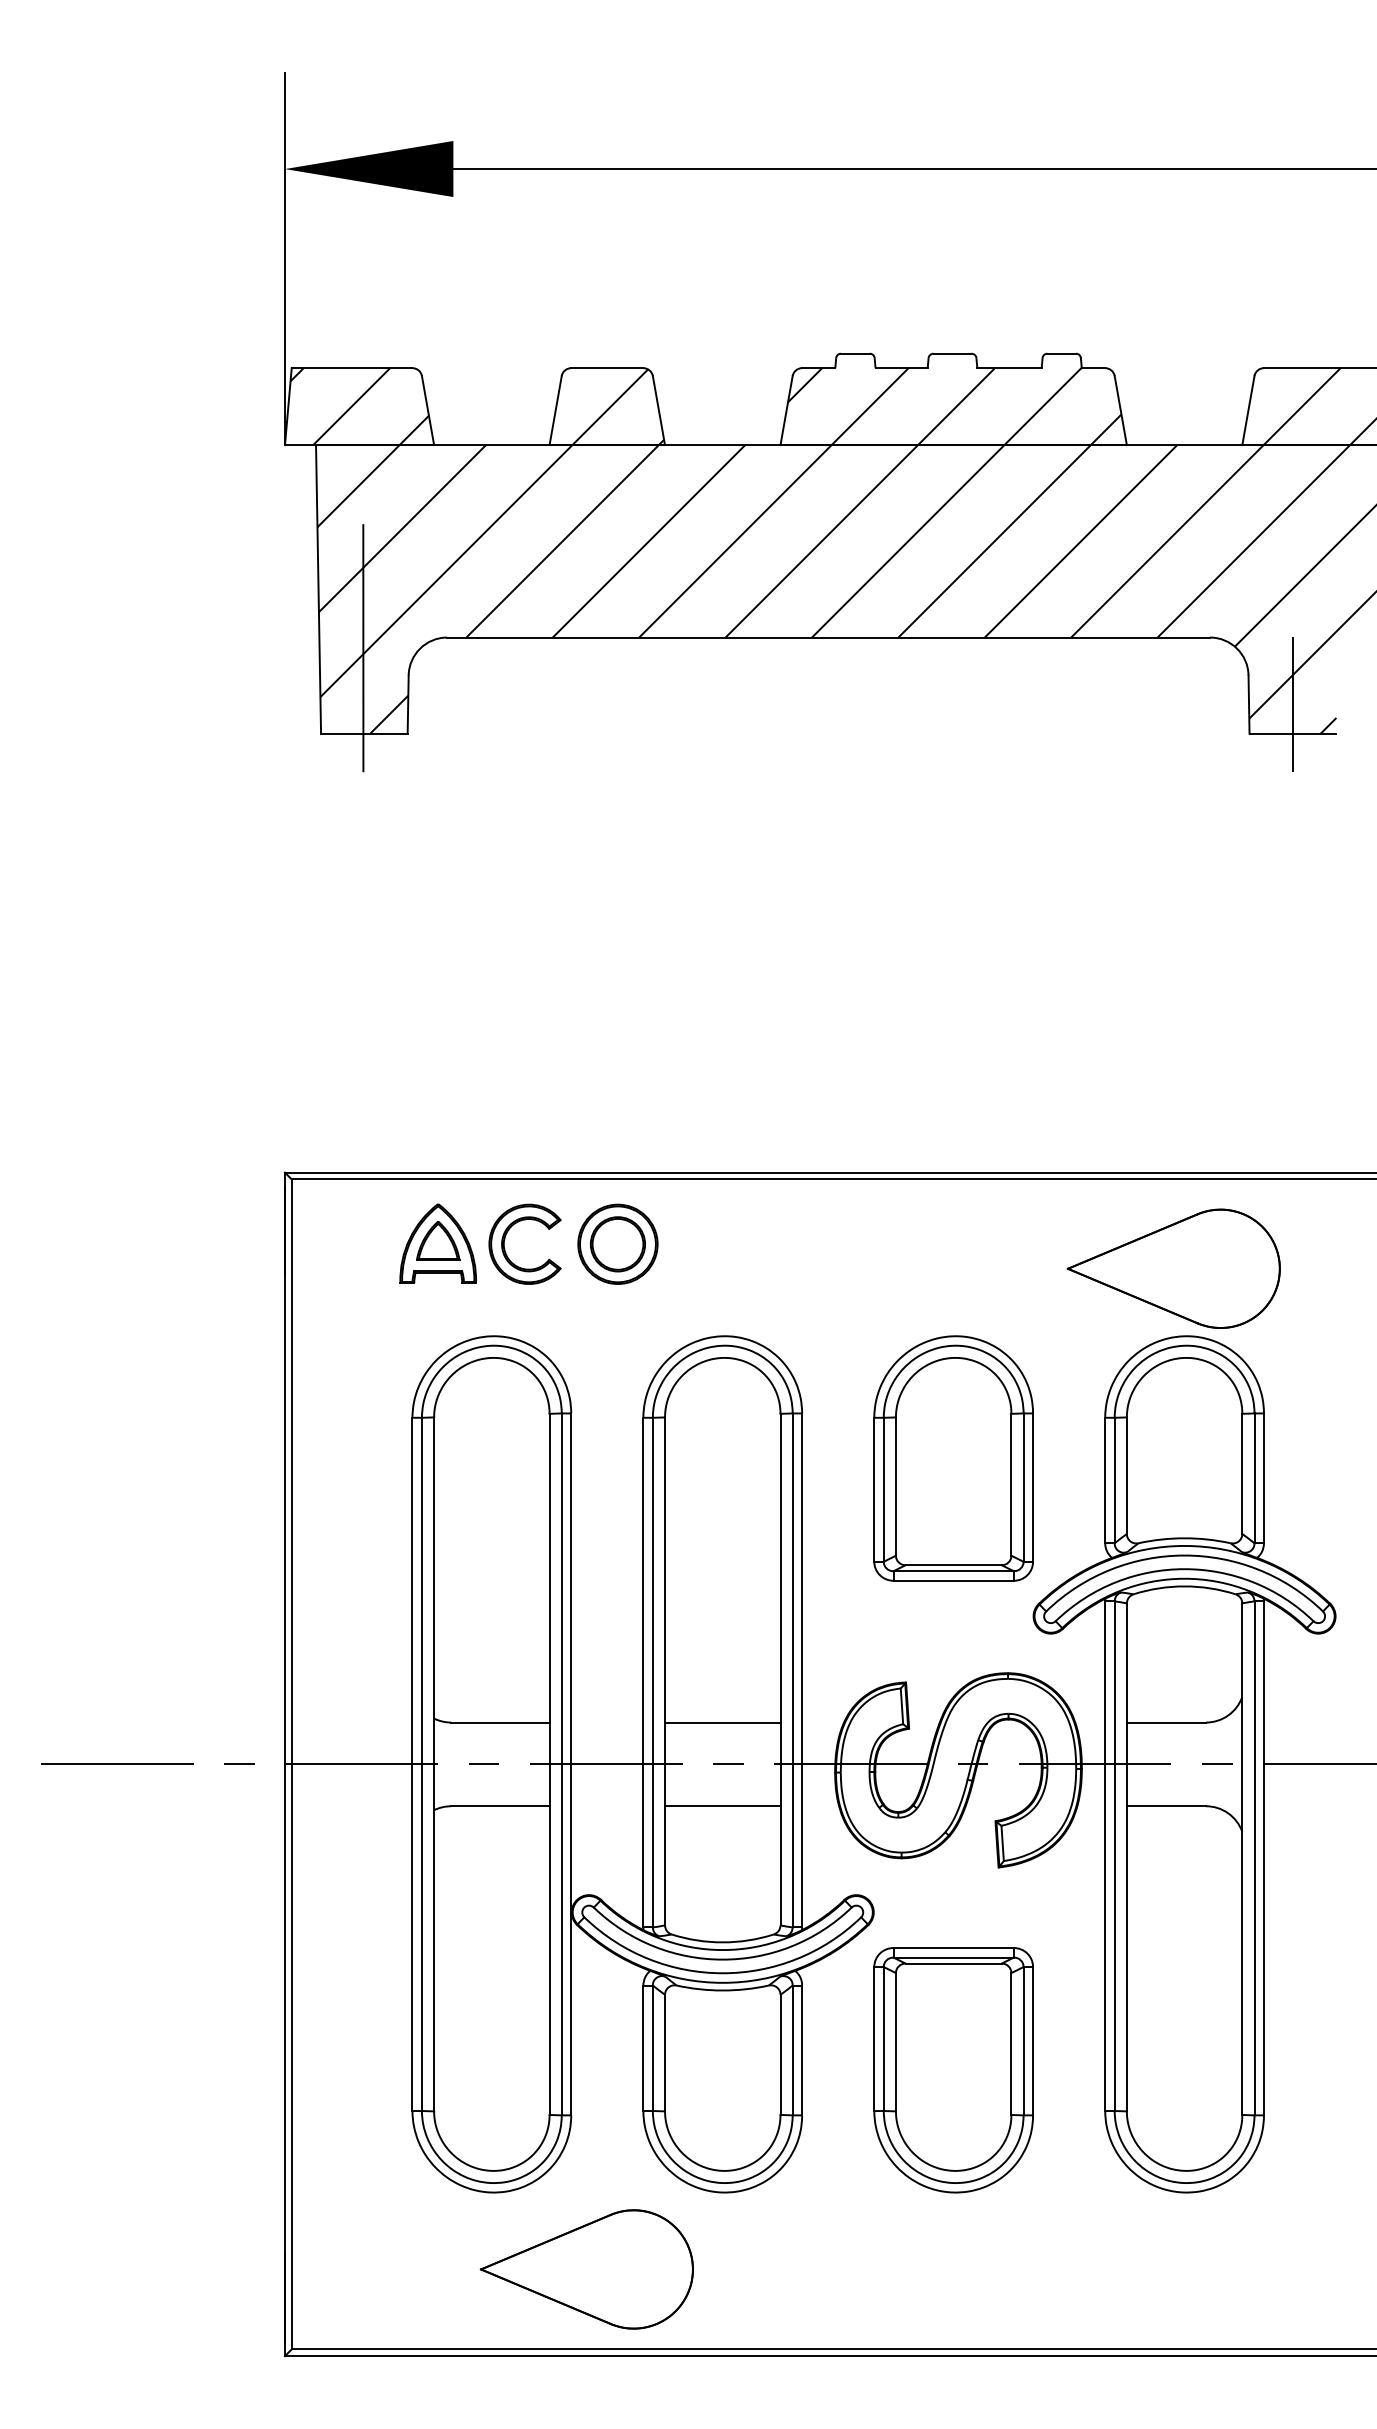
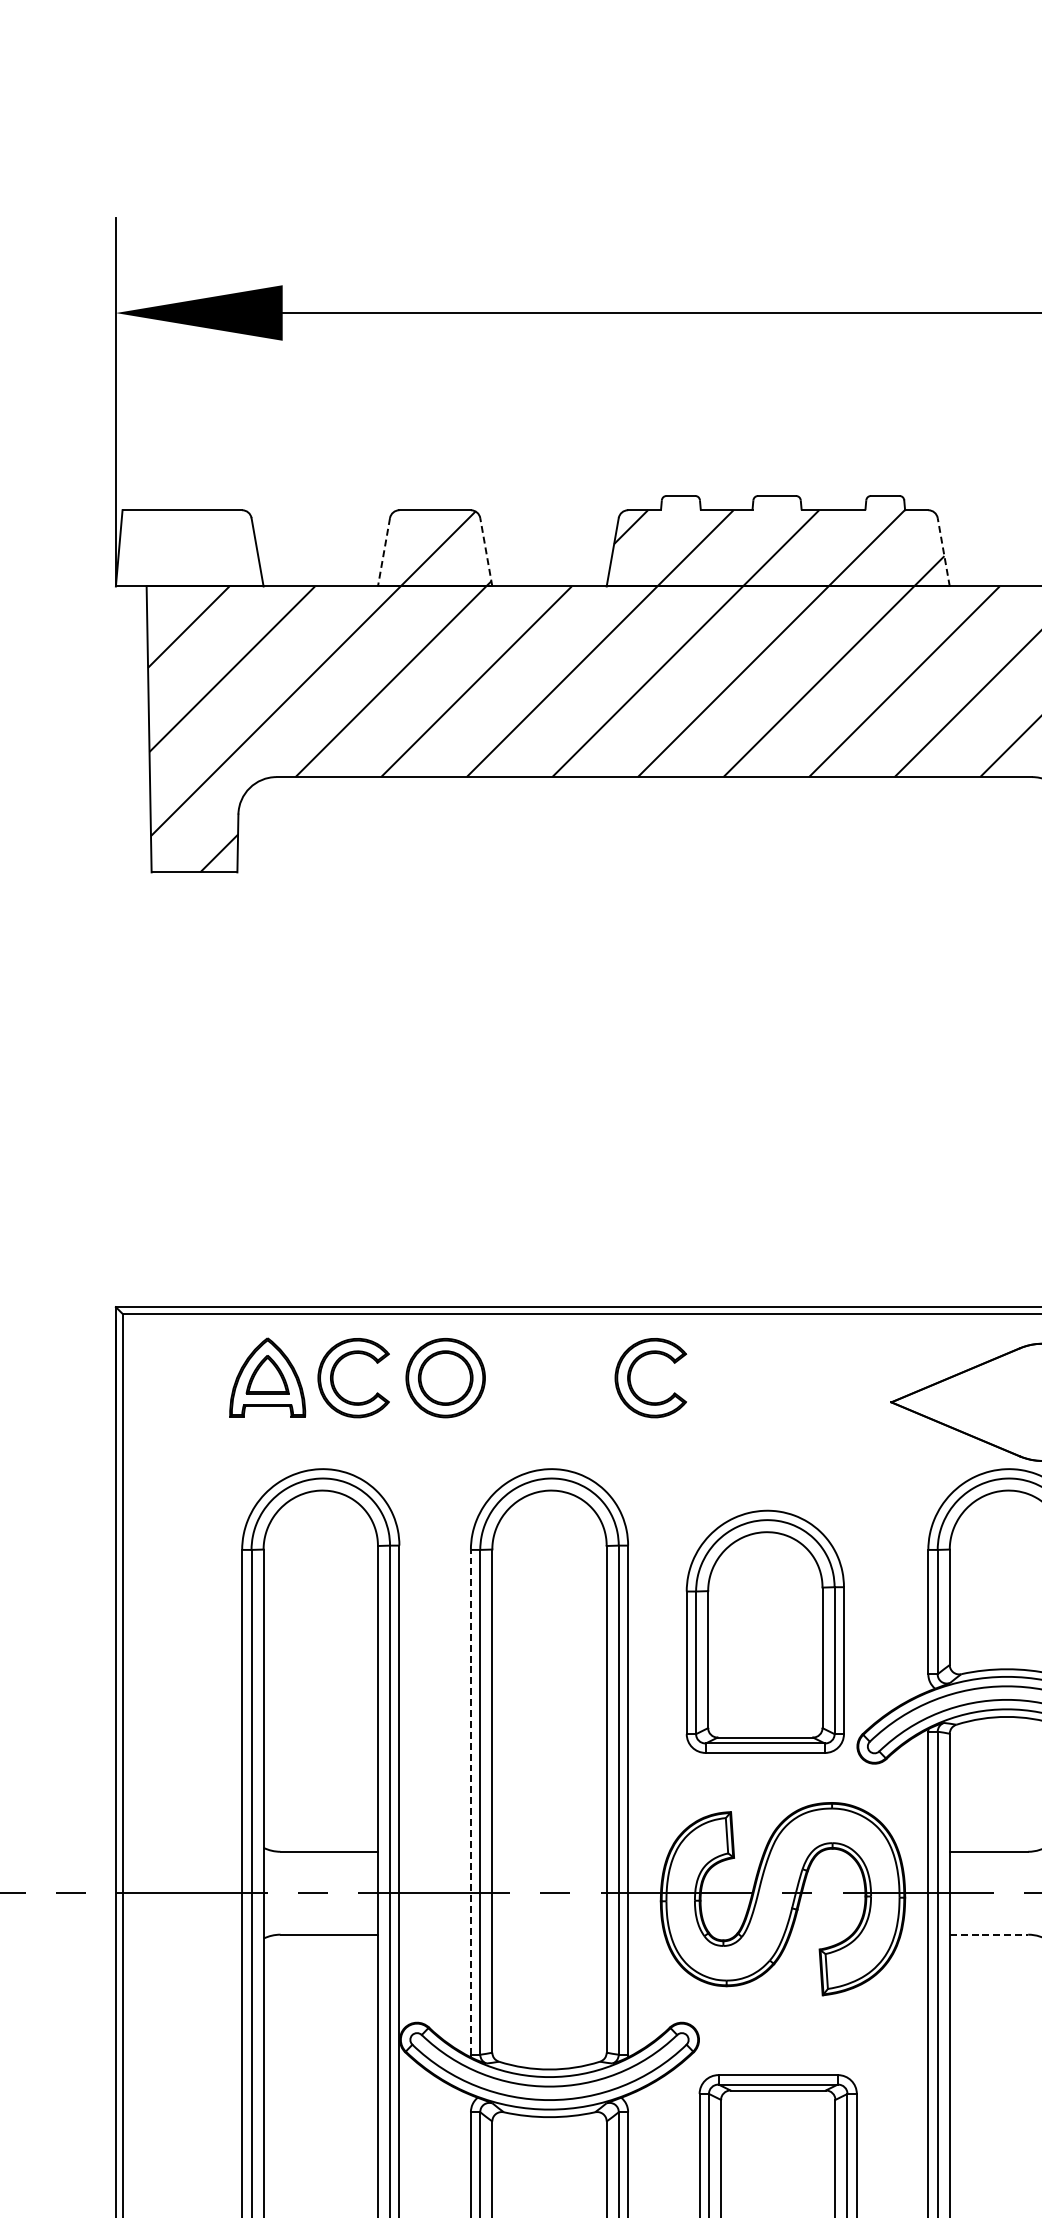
hatch: (359, 406) -> (189, 548), removed
line: (658, 410) -> (485, 552), solid -> dashed
line: (1120, 410) -> (943, 552), solid -> dashed
line: (555, 411) -> (383, 553), solid -> dashed
line: (363, 648) -> (193, 787), removed
part: (805, 1239) -> (631, 1373), added
part: (953, 1458) -> (765, 1631), moved
line: (643, 1672) -> (470, 1802), solid -> dashed
line: (722, 1722) -> (549, 1851), removed
line: (722, 1806) -> (549, 1934), removed
line: (1166, 1806) -> (989, 1934), solid -> dashed

